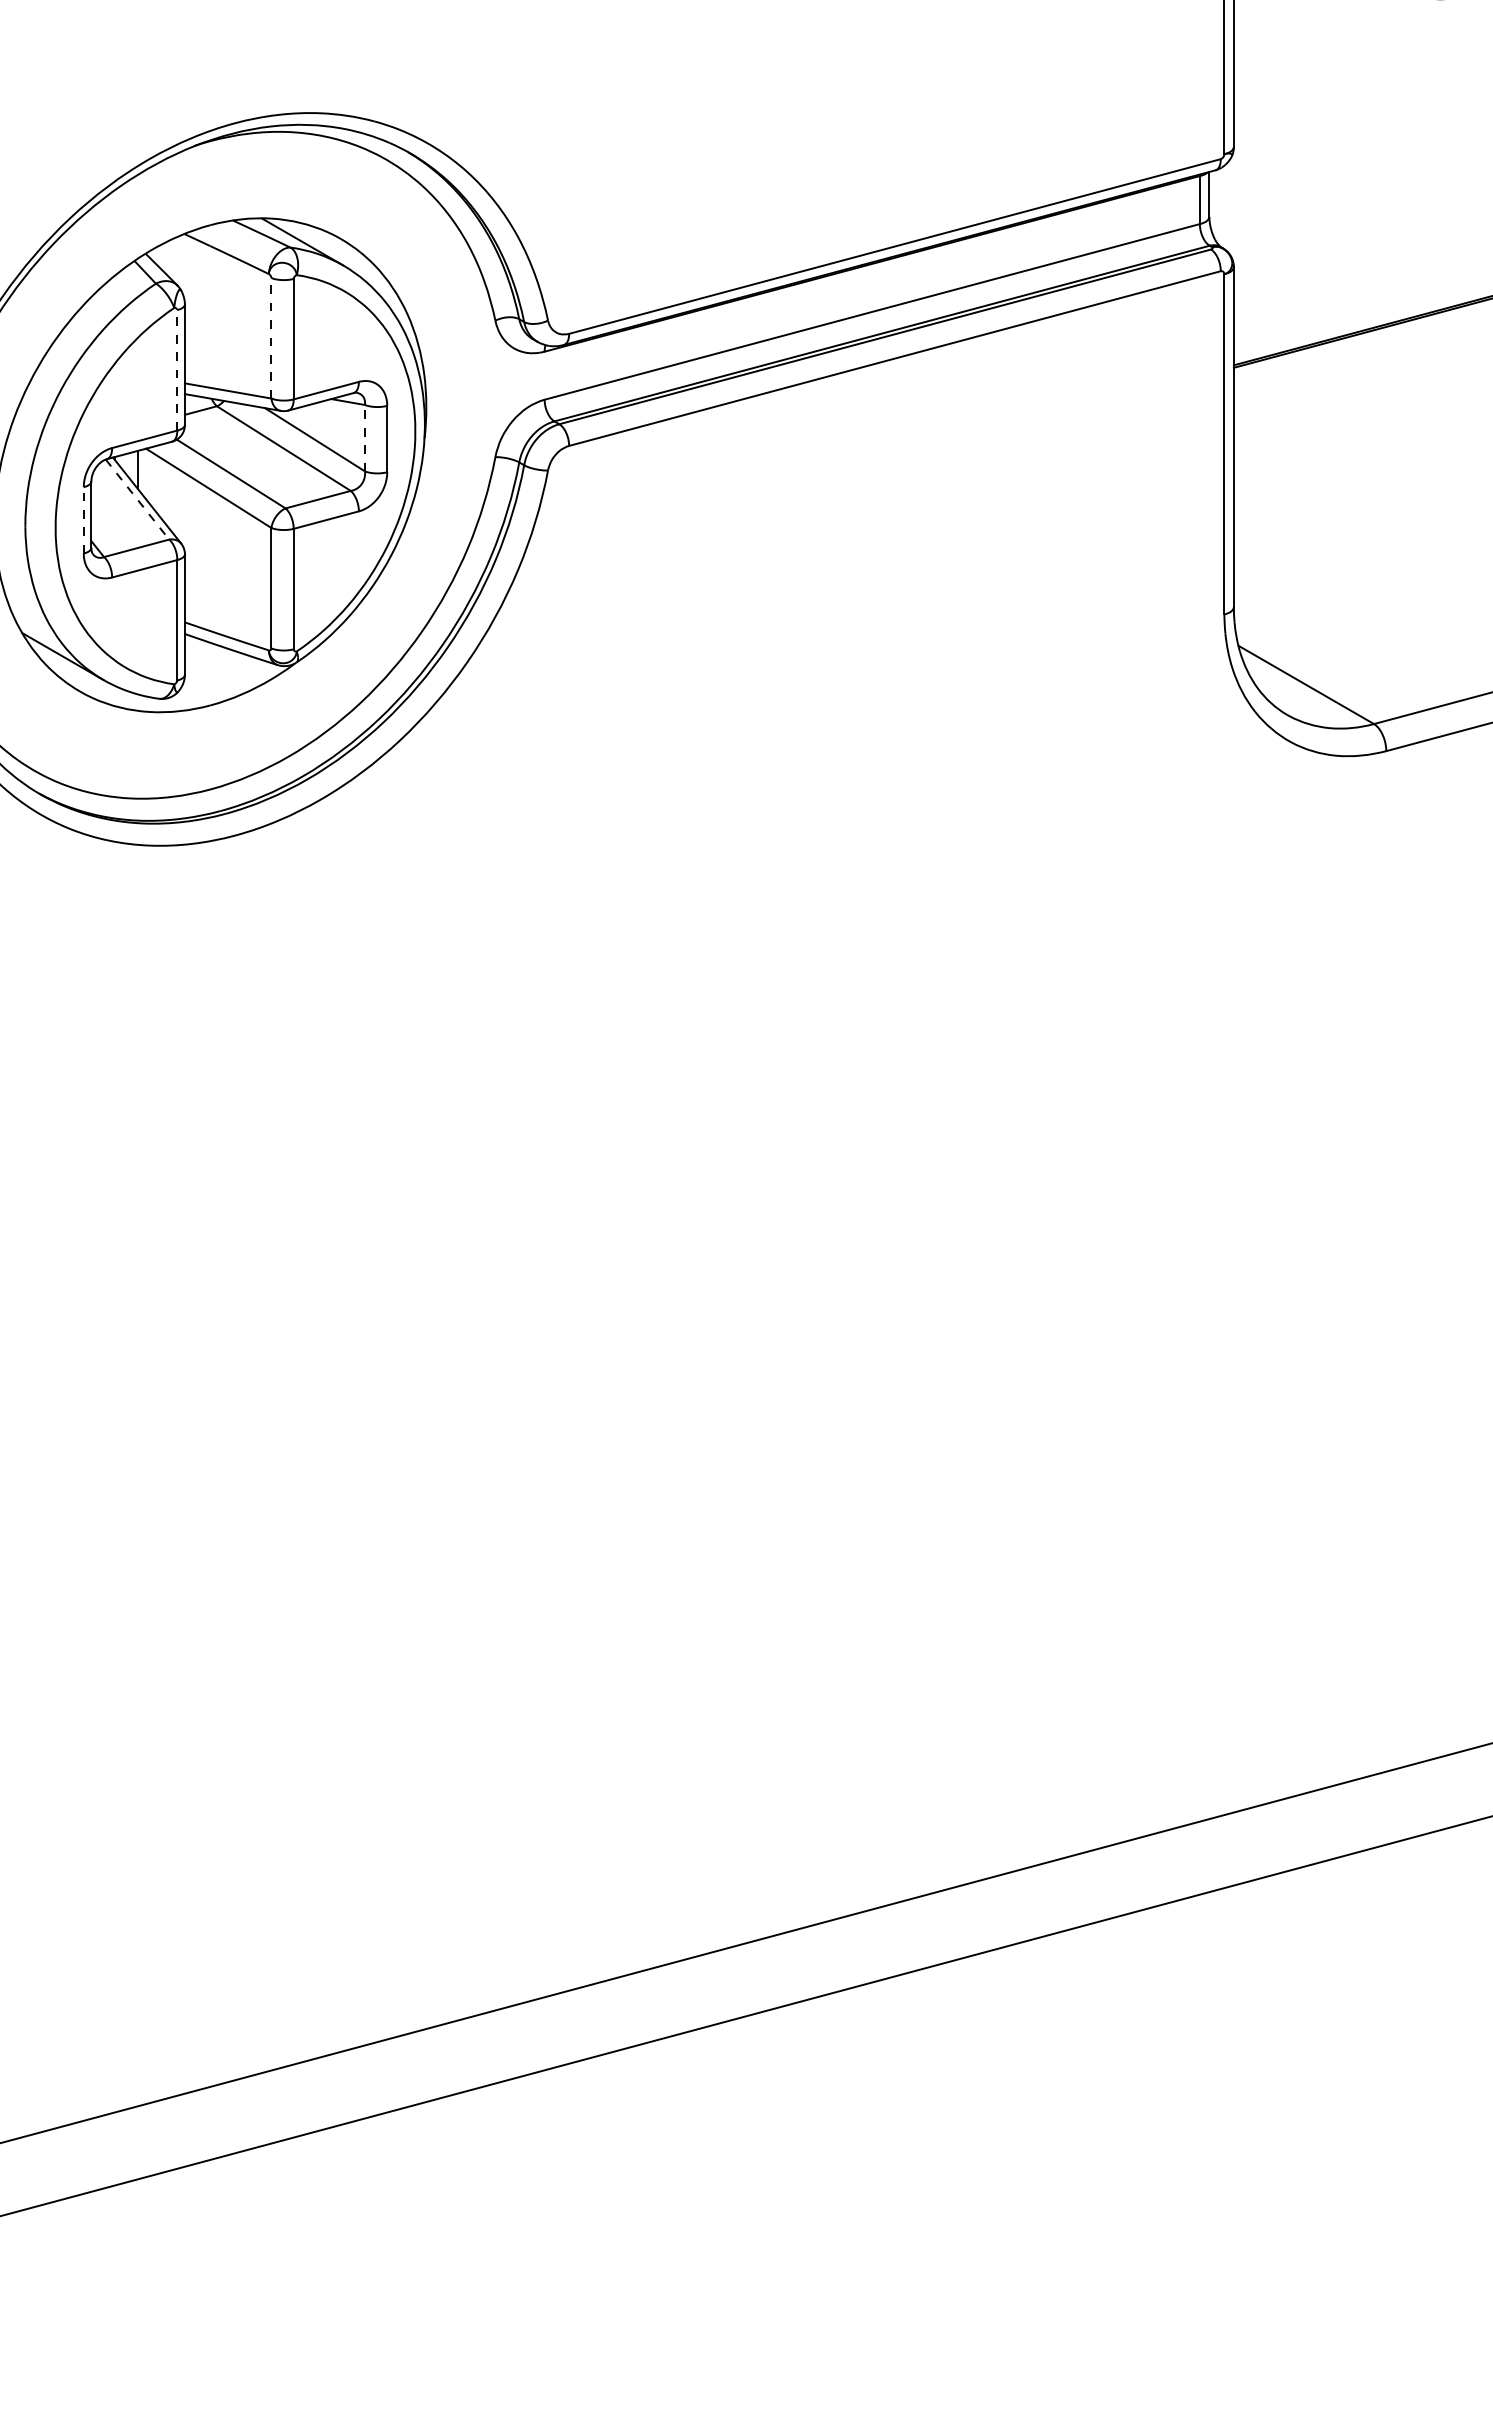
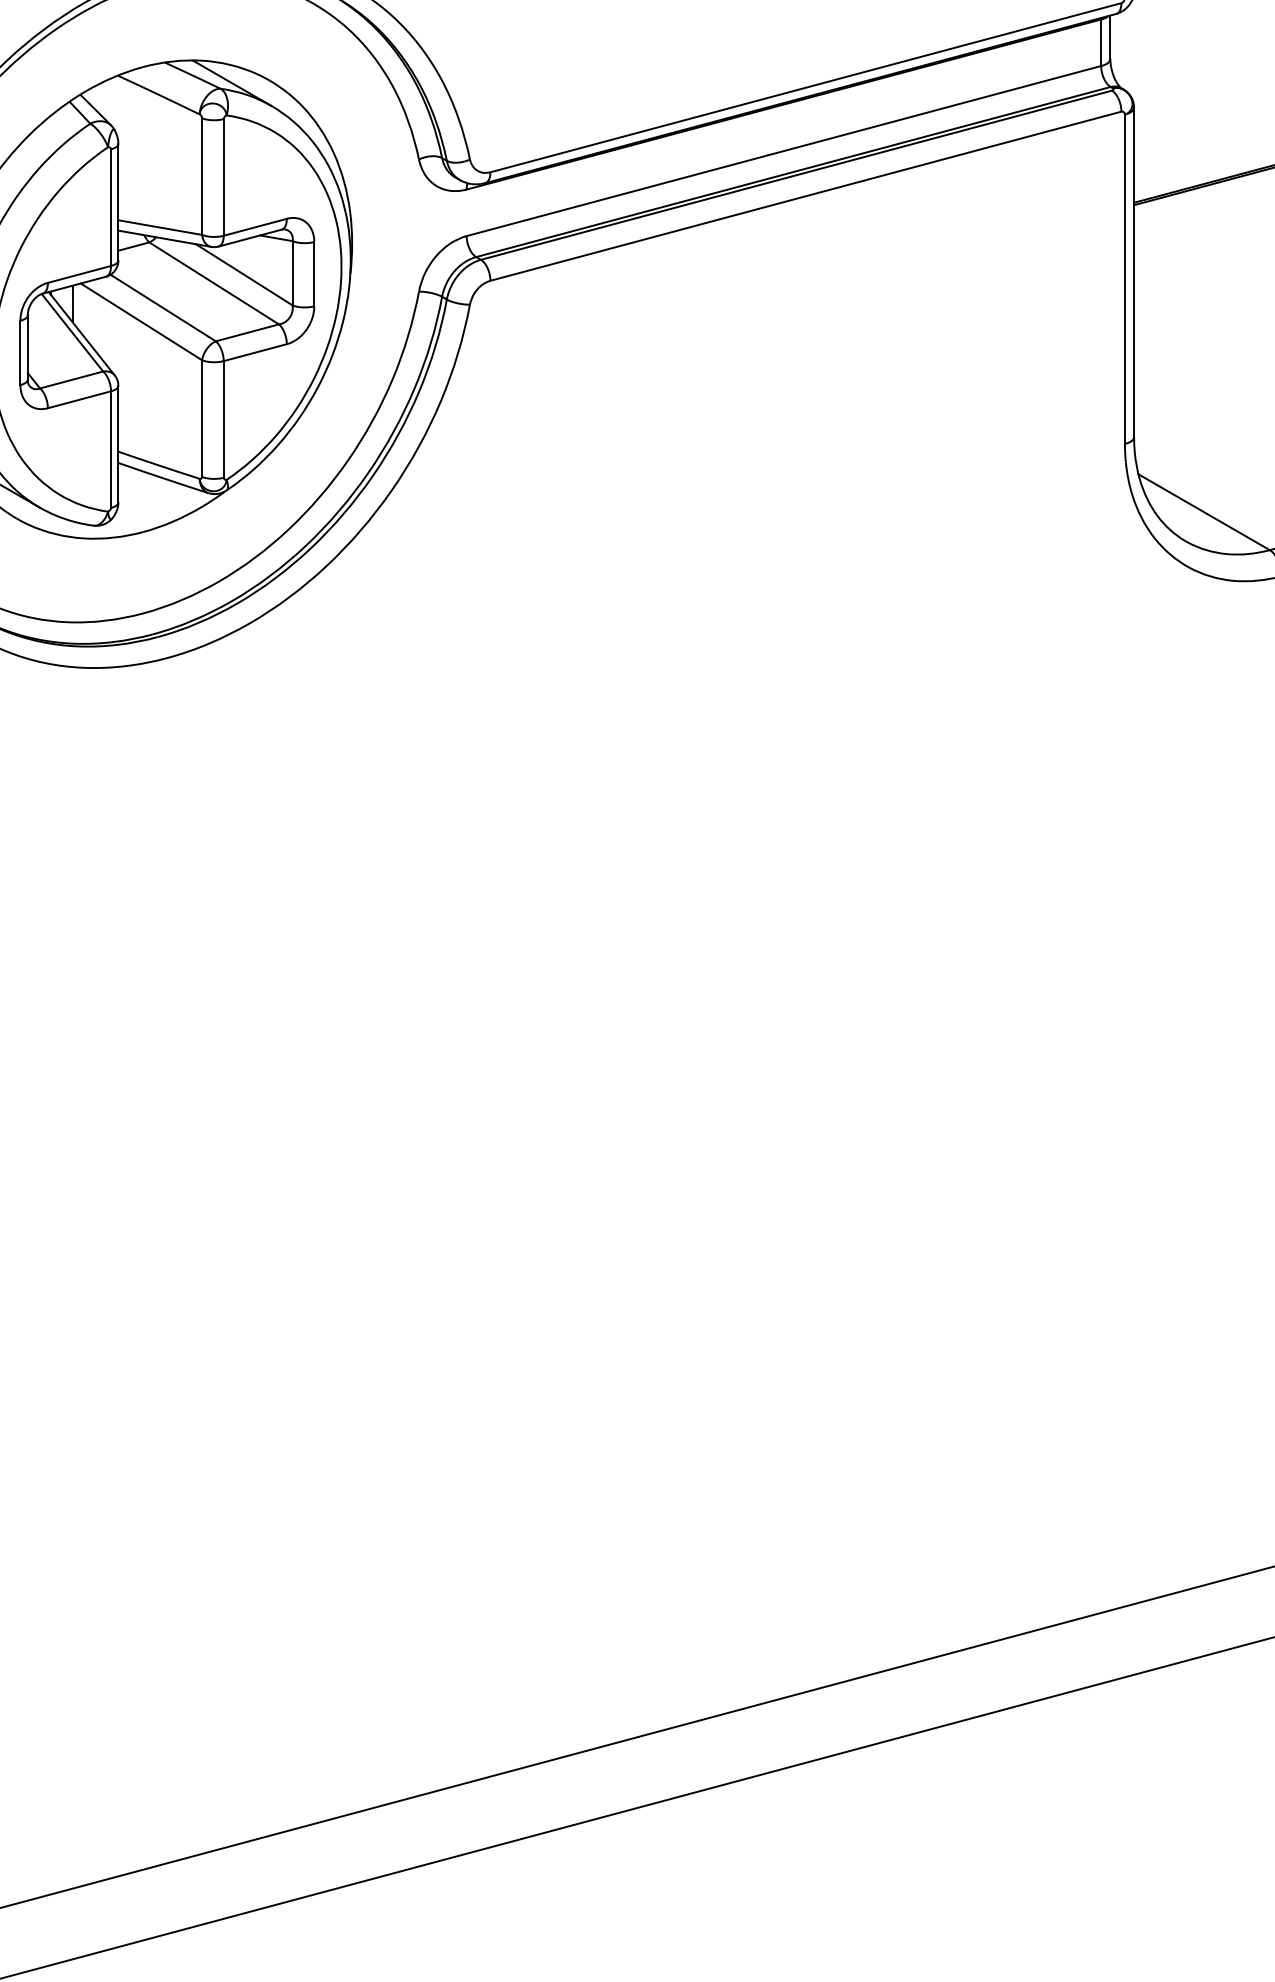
line: (271, 337) -> (202, 175), dashed -> solid
line: (177, 369) -> (111, 206), dashed -> solid
line: (364, 437) -> (292, 272), dashed -> solid
line: (137, 499) -> (72, 332), dashed -> solid
line: (83, 519) -> (20, 352), dashed -> solid

